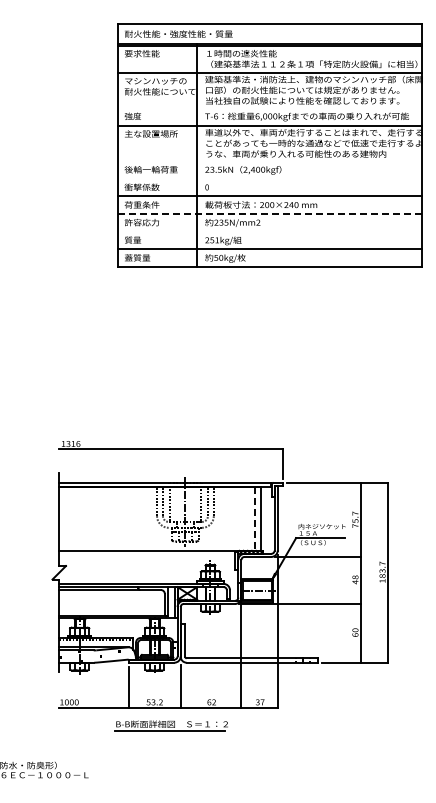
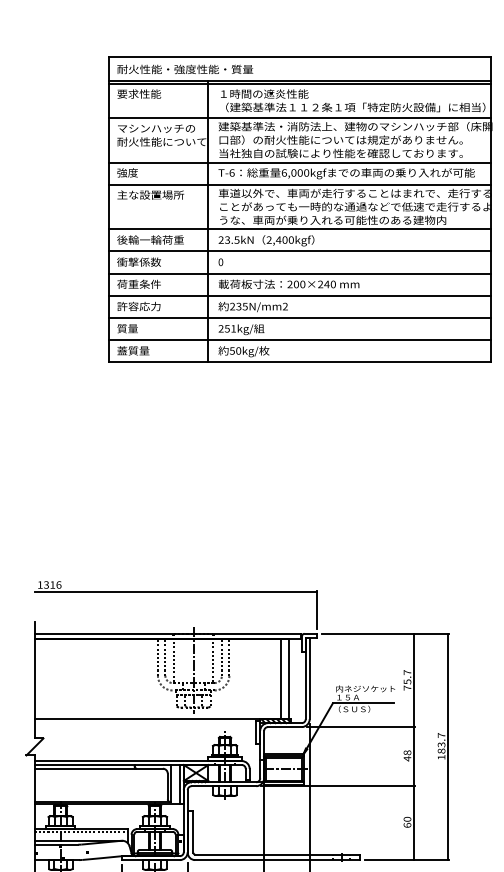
line: (270, 108) -> (300, 163), added
line: (270, 161) -> (300, 229), added
line: (270, 178) -> (300, 251), added
line: (270, 214) -> (300, 296), dashed -> solid
line: (270, 231) -> (300, 317), added
line: (254, 519) -> (280, 679), dashed -> solid

